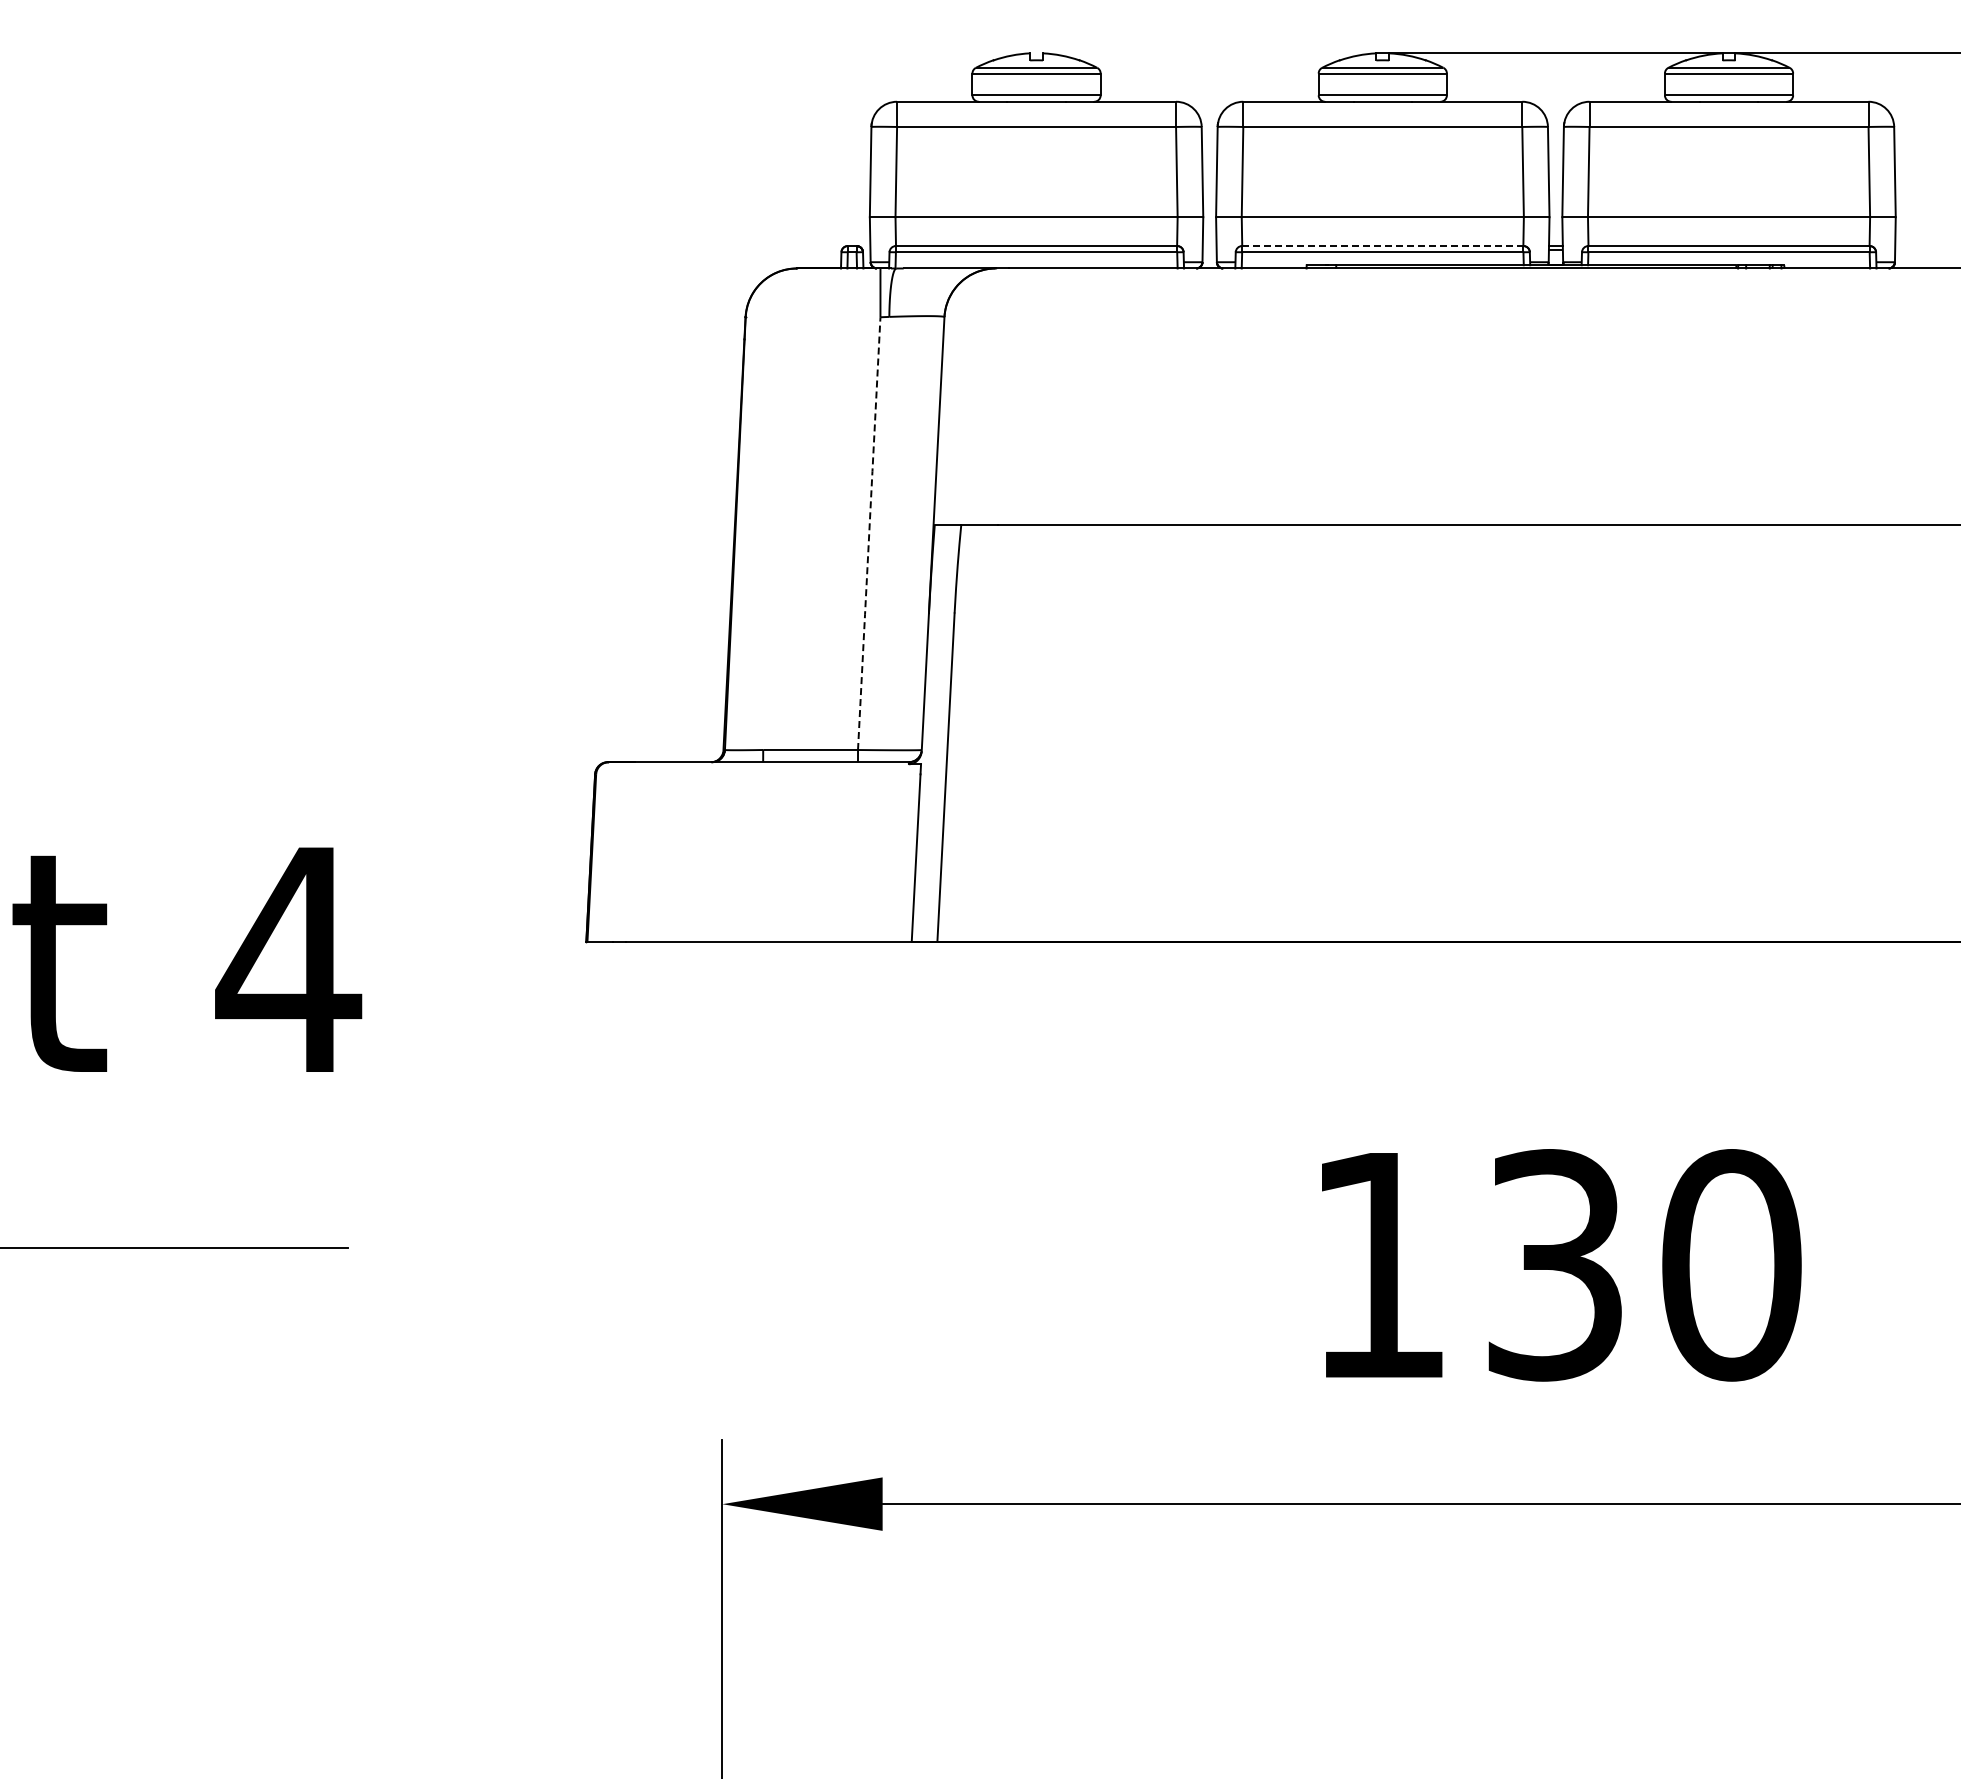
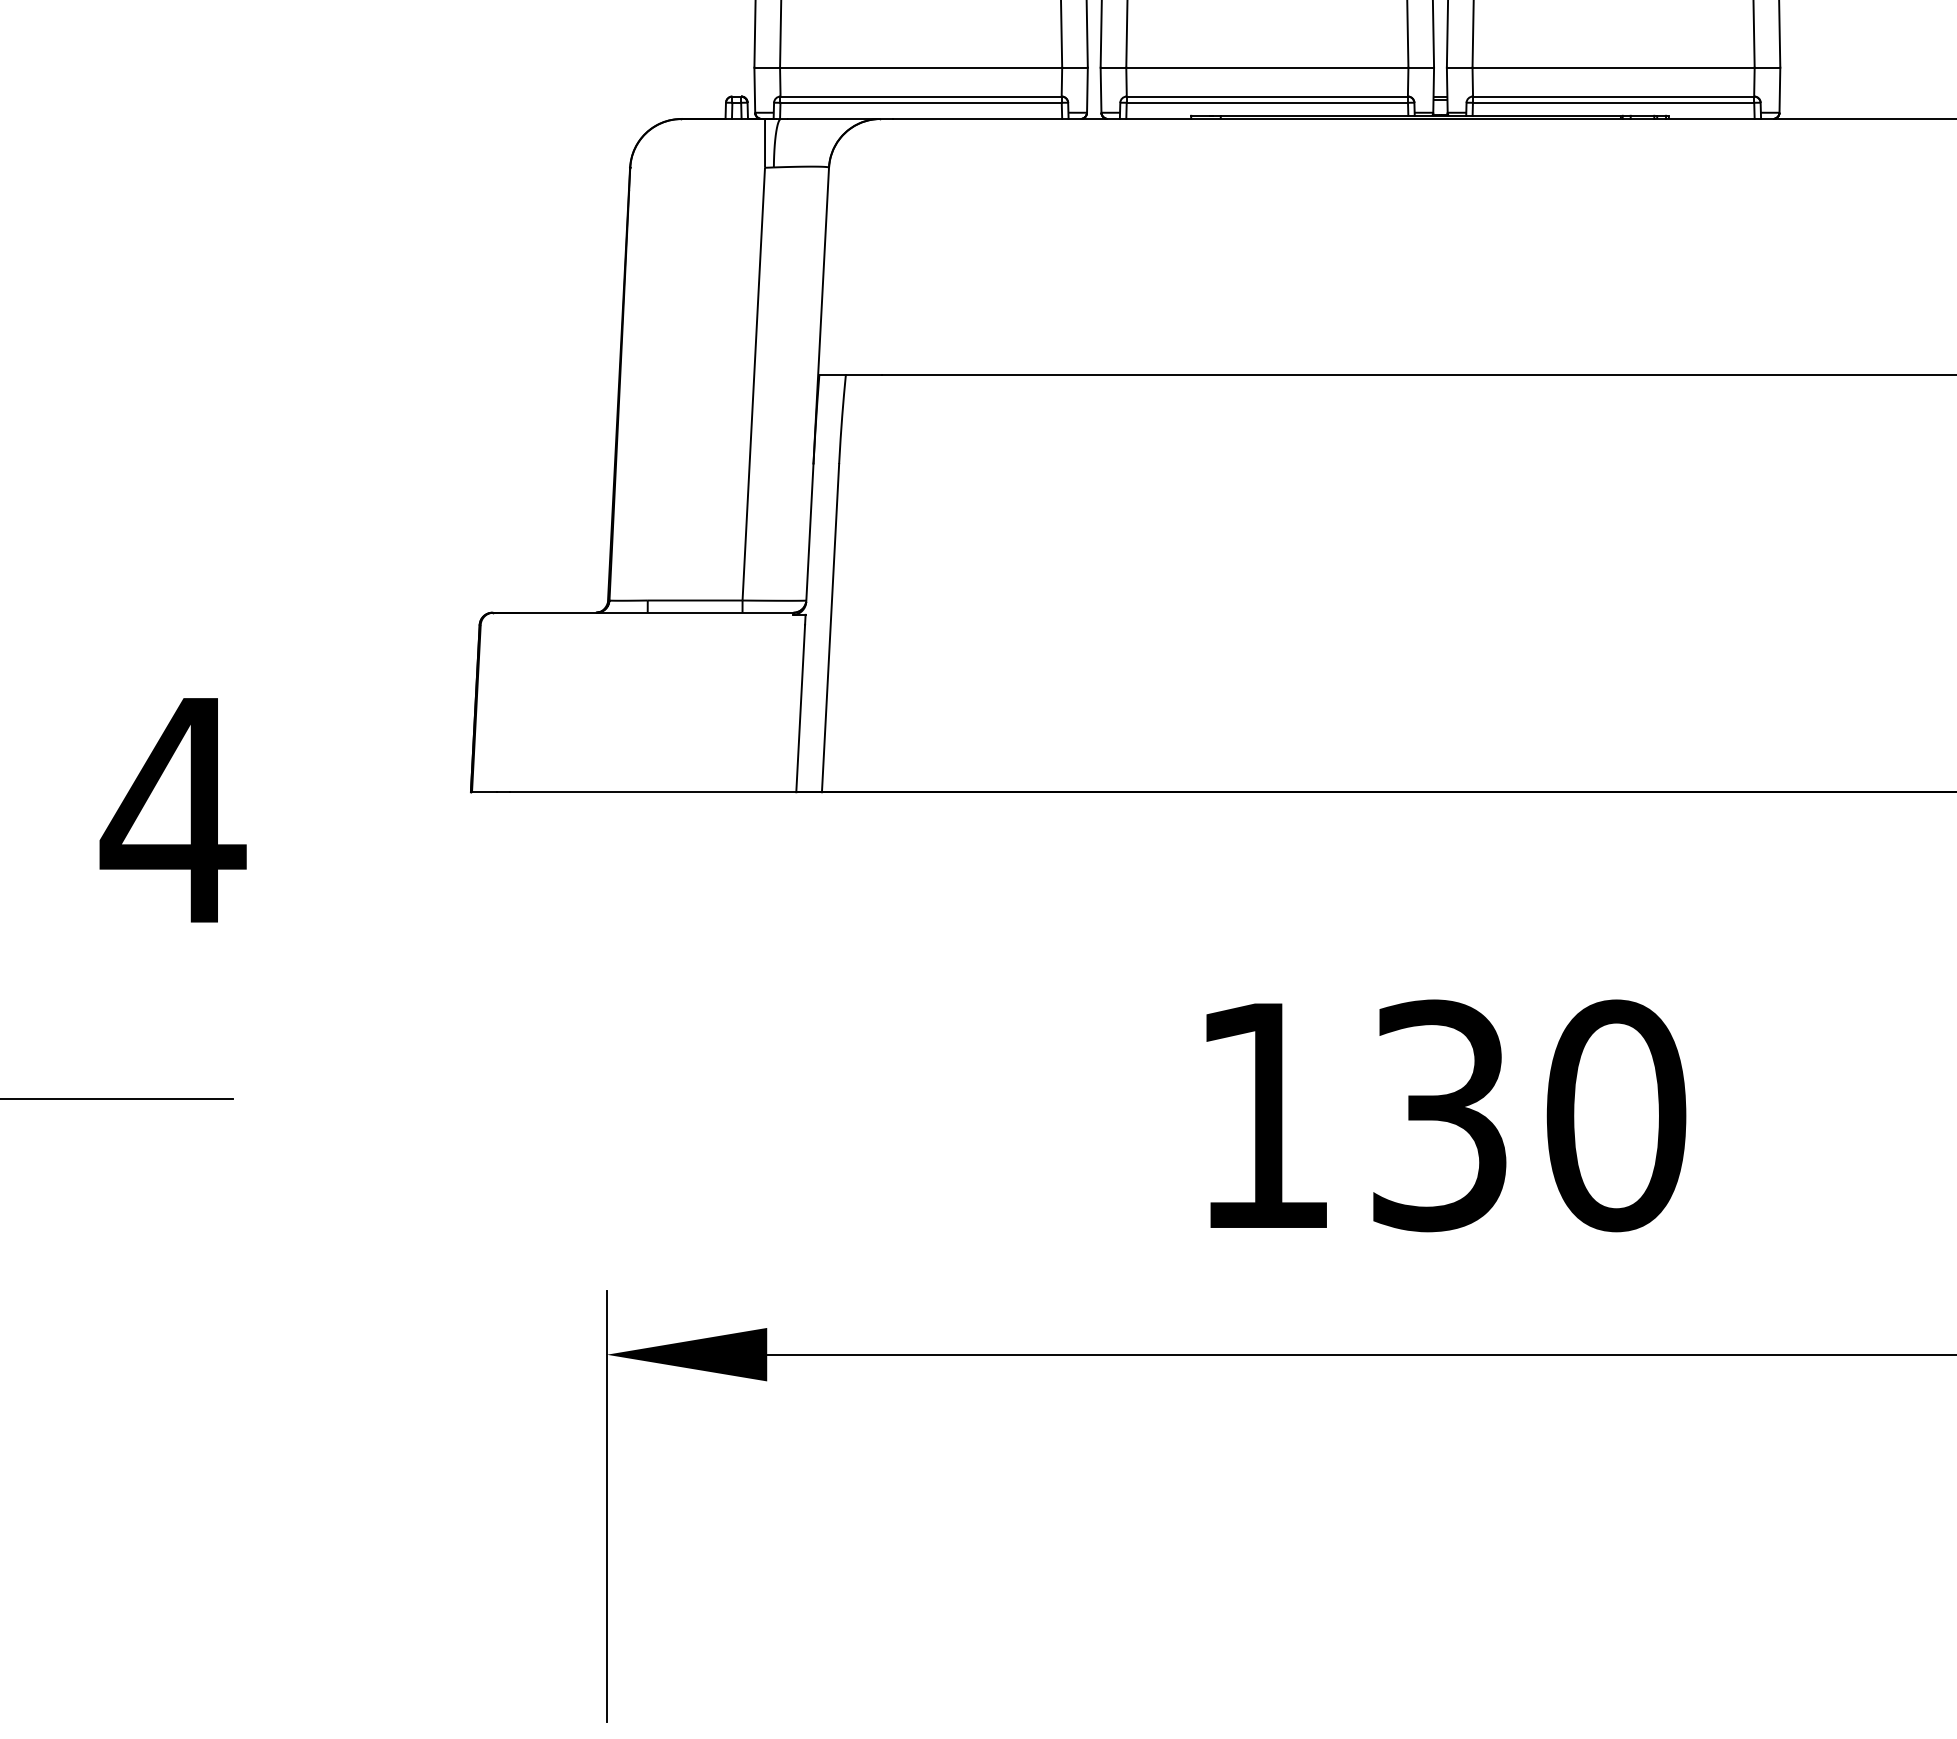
line: (1382, 246) -> (1267, 97), dashed -> solid
line: (869, 533) -> (754, 384), dashed -> solid

